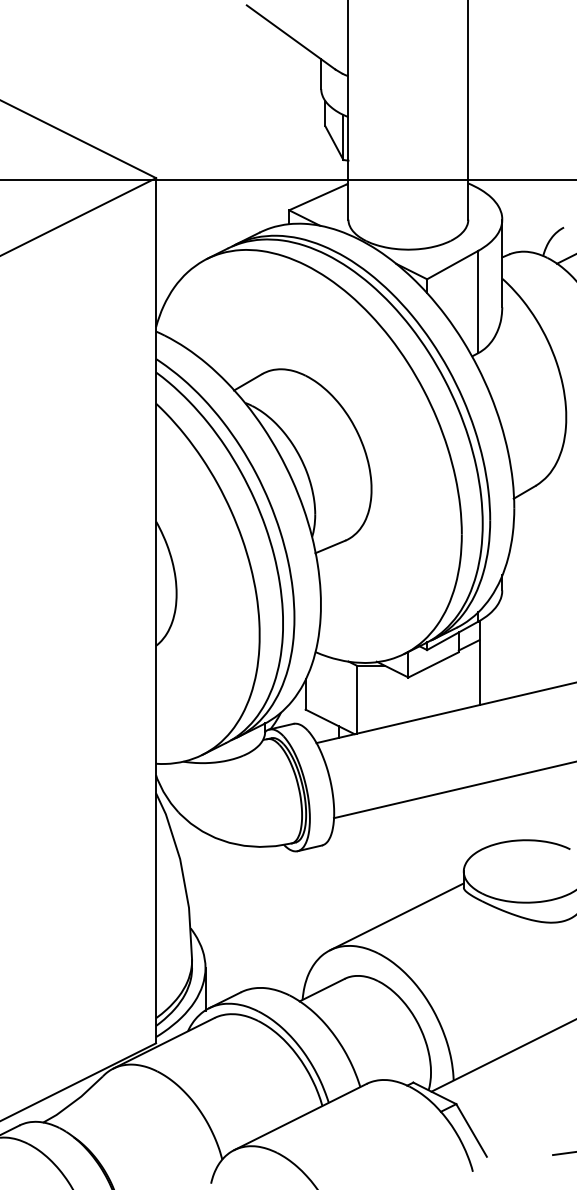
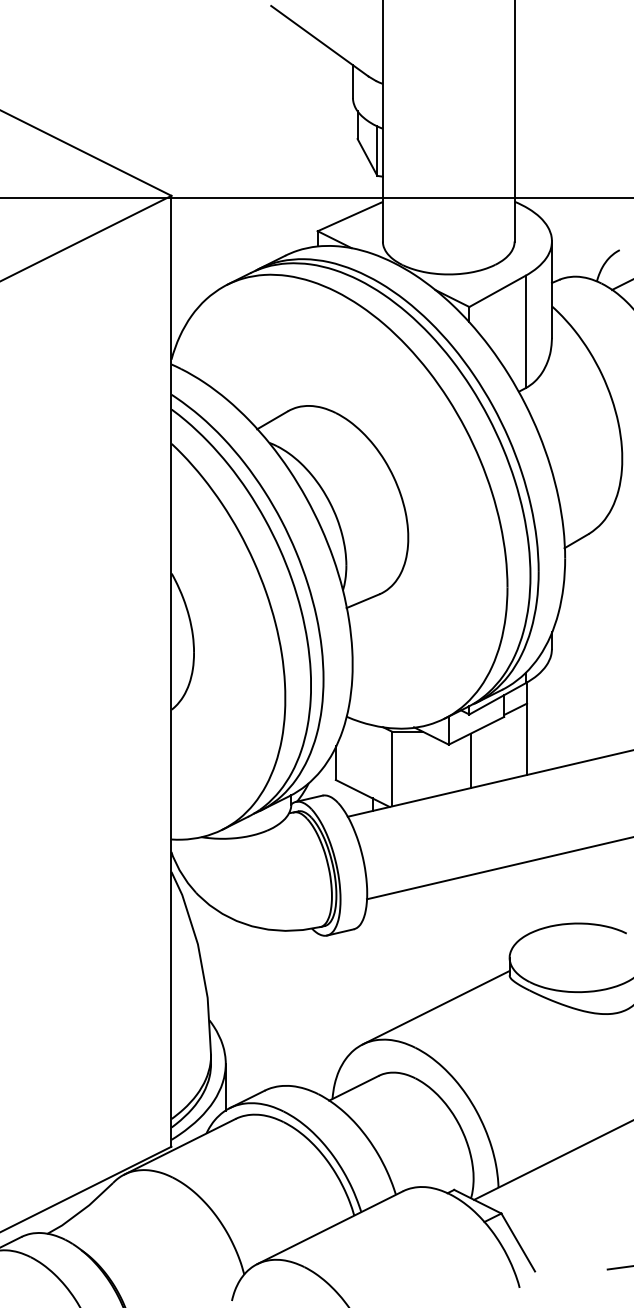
line: (428, 691) -> (470, 760), added

